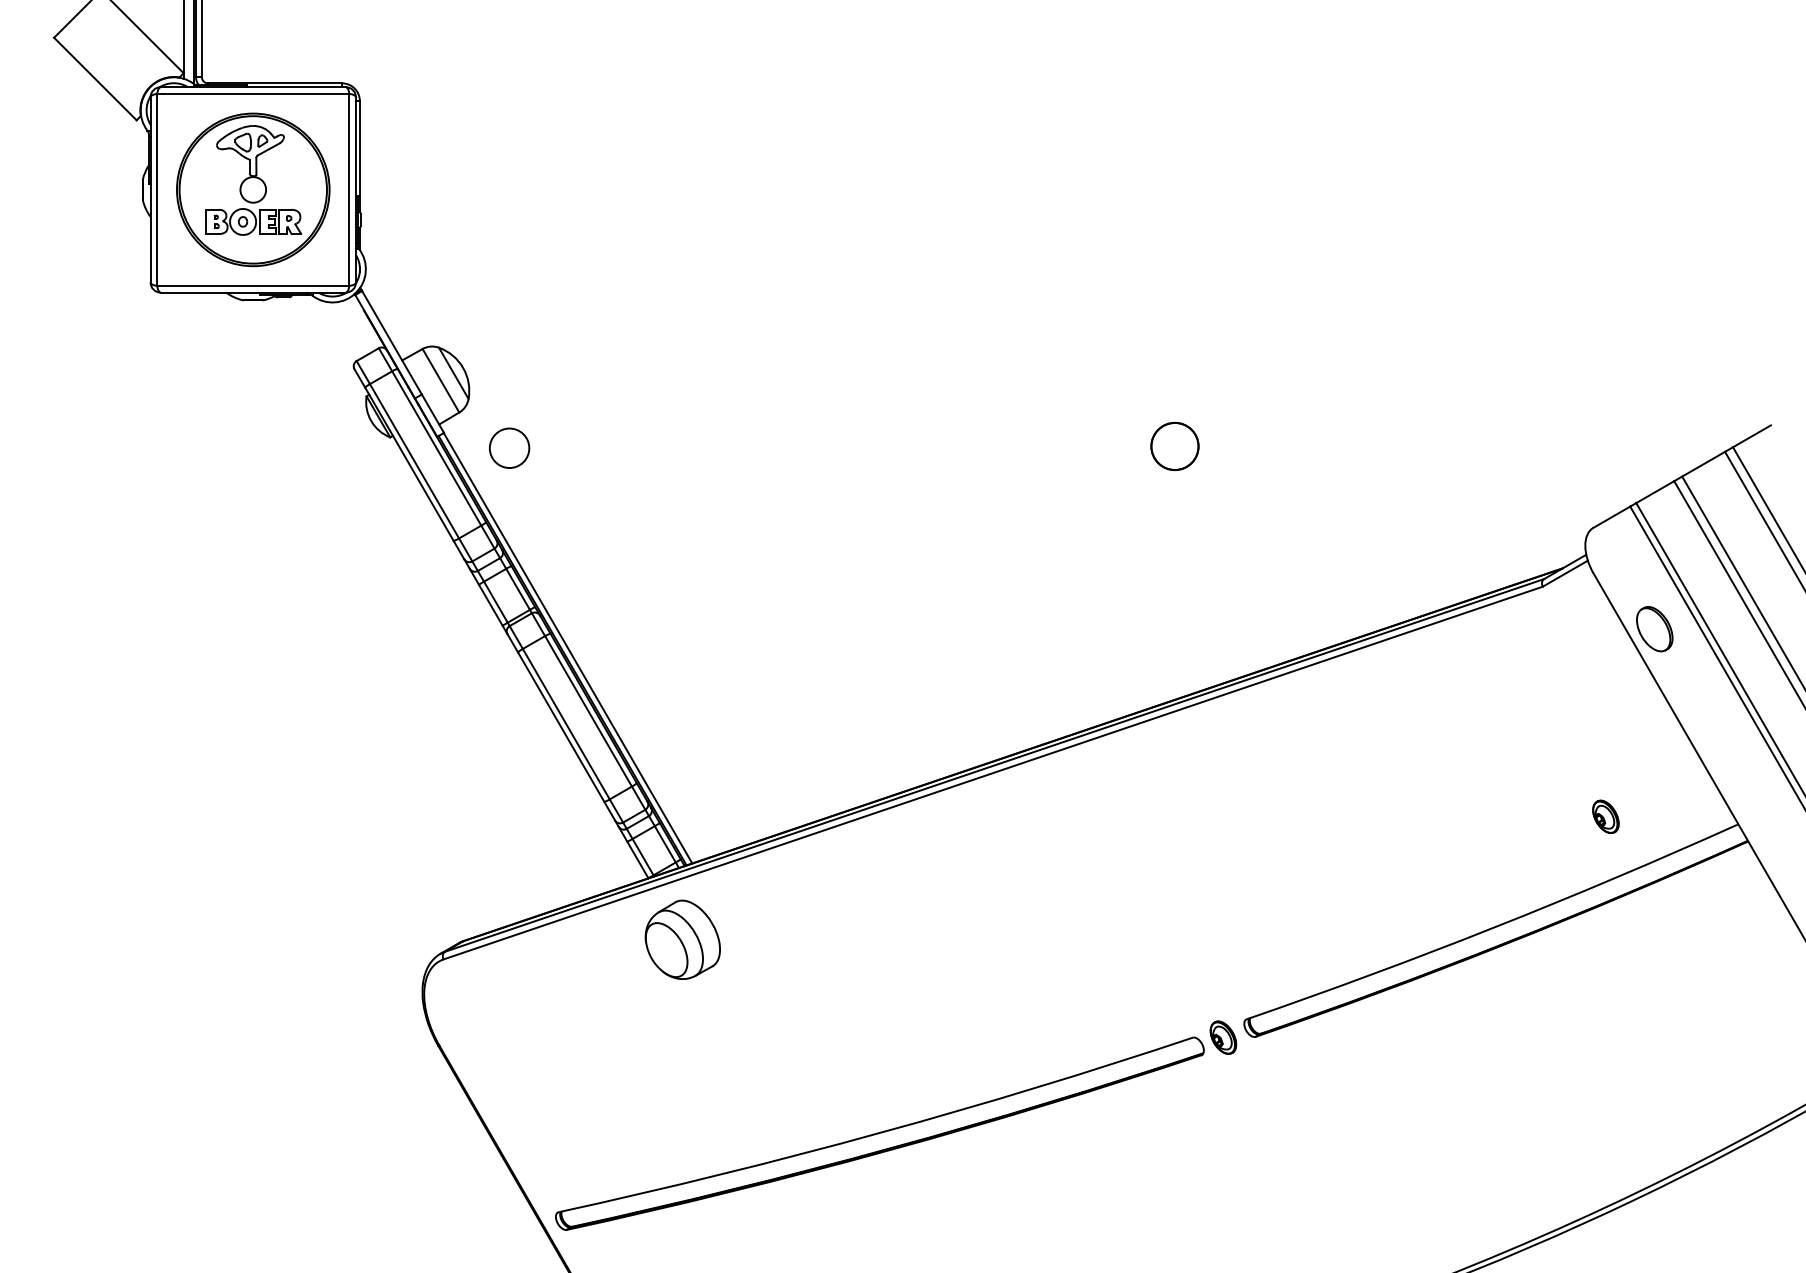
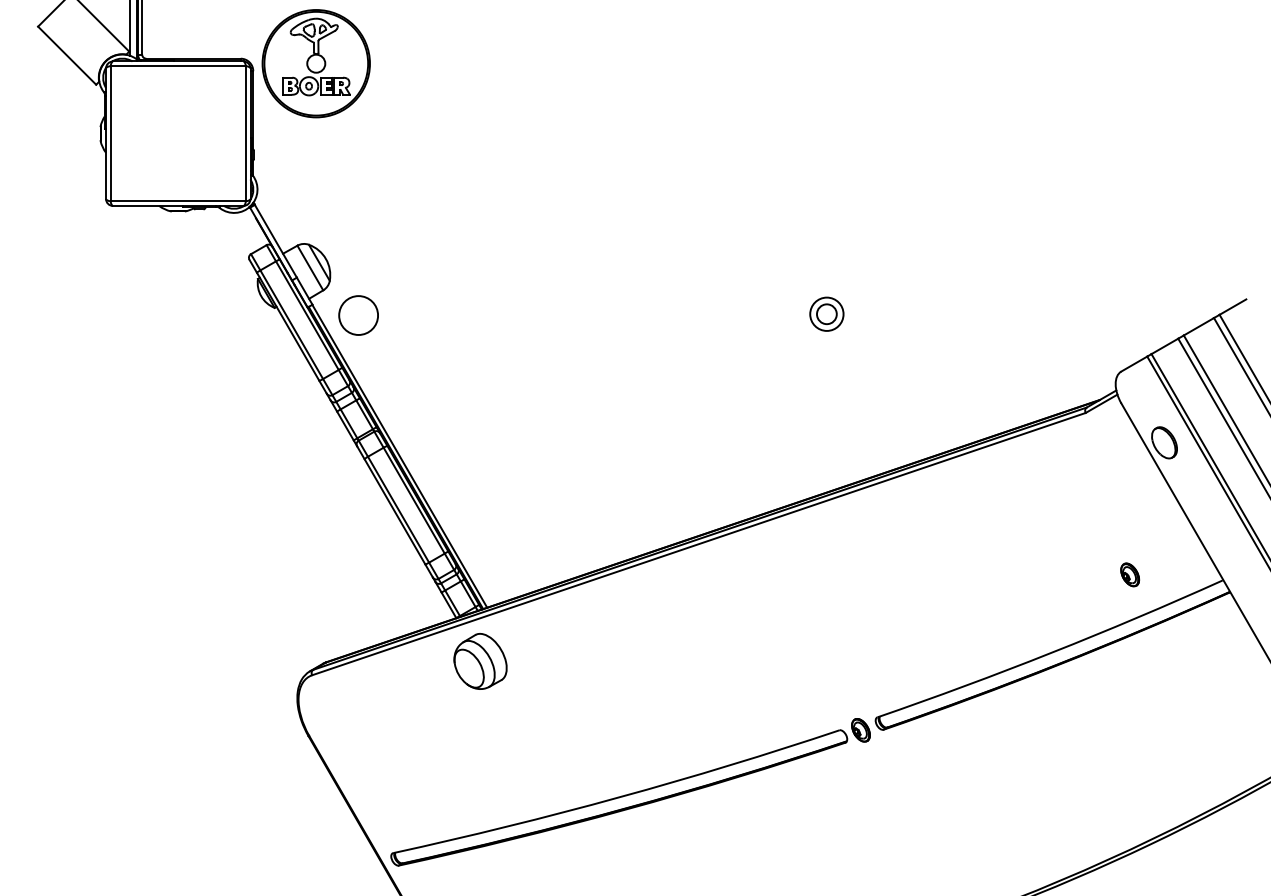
part: (252, 189) -> (315, 63), moved
circle: (1174, 445) -> (826, 313), size x0.6
circle: (509, 448) -> (358, 315), size x1.4

